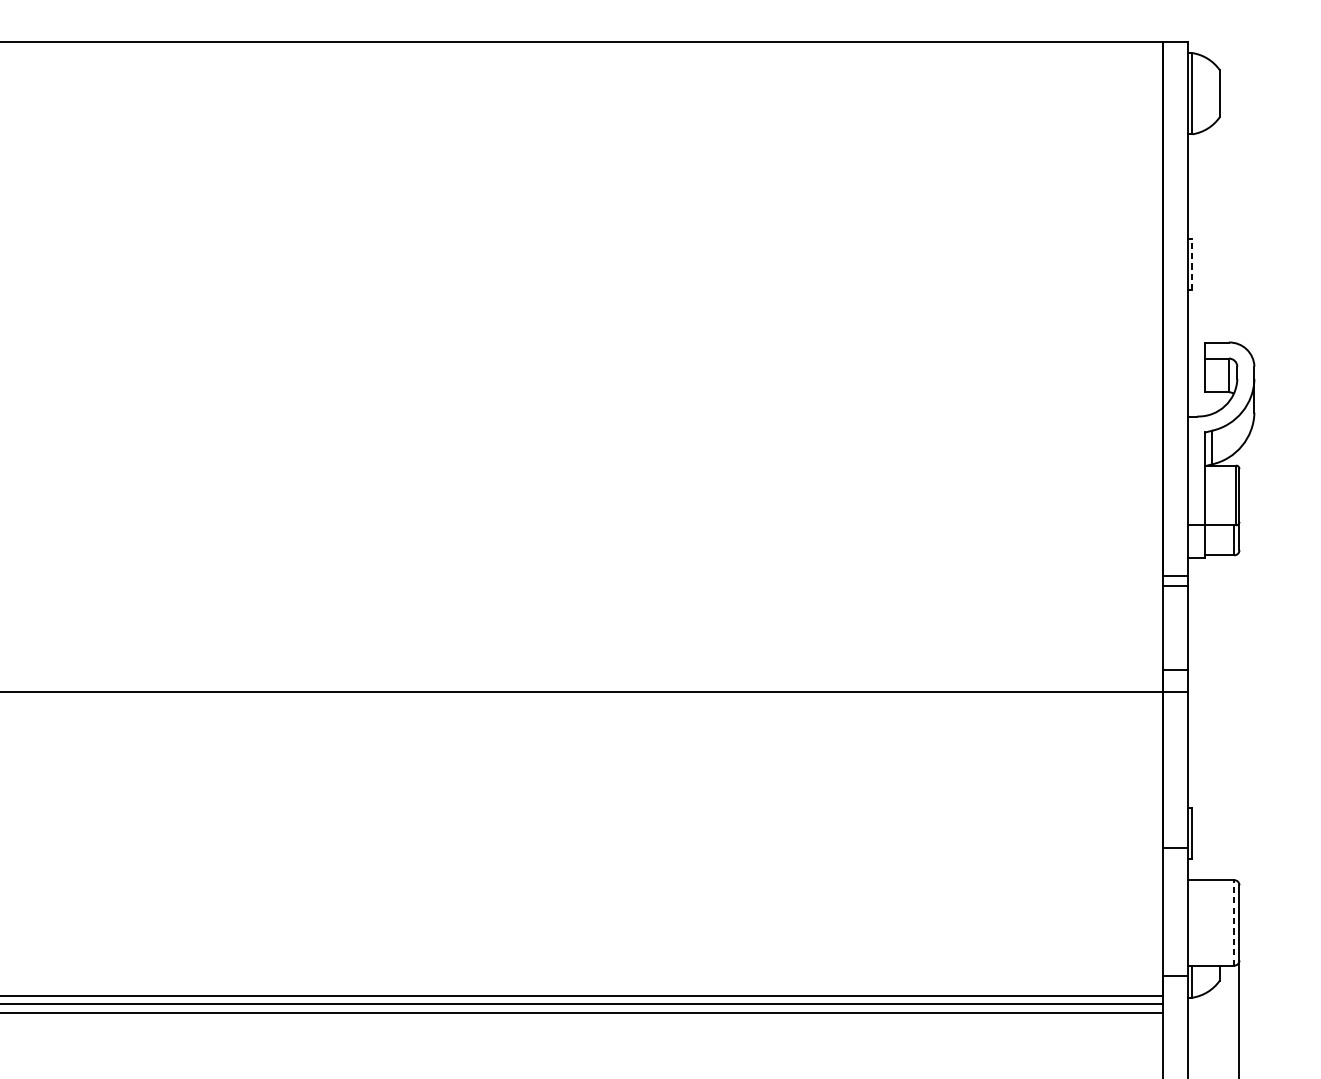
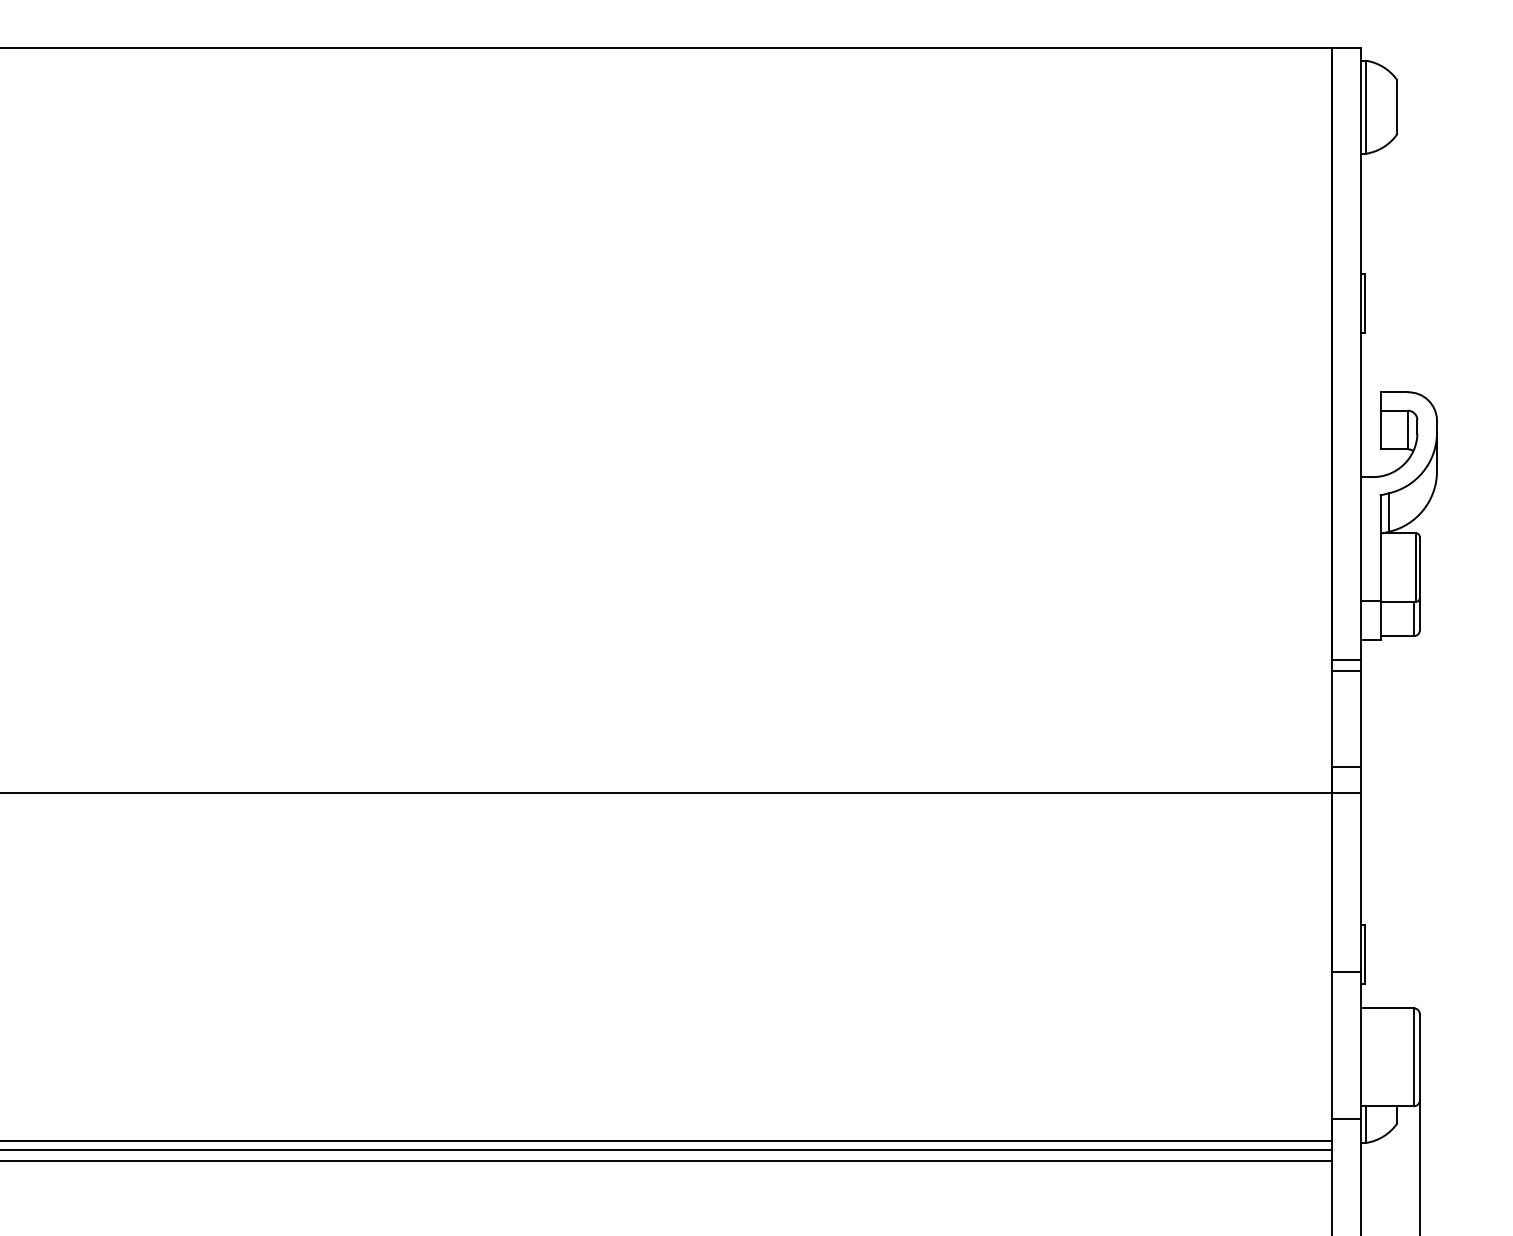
line: (1192, 264) -> (1365, 302), dashed -> solid
line: (1233, 923) -> (1413, 1057), dashed -> solid

